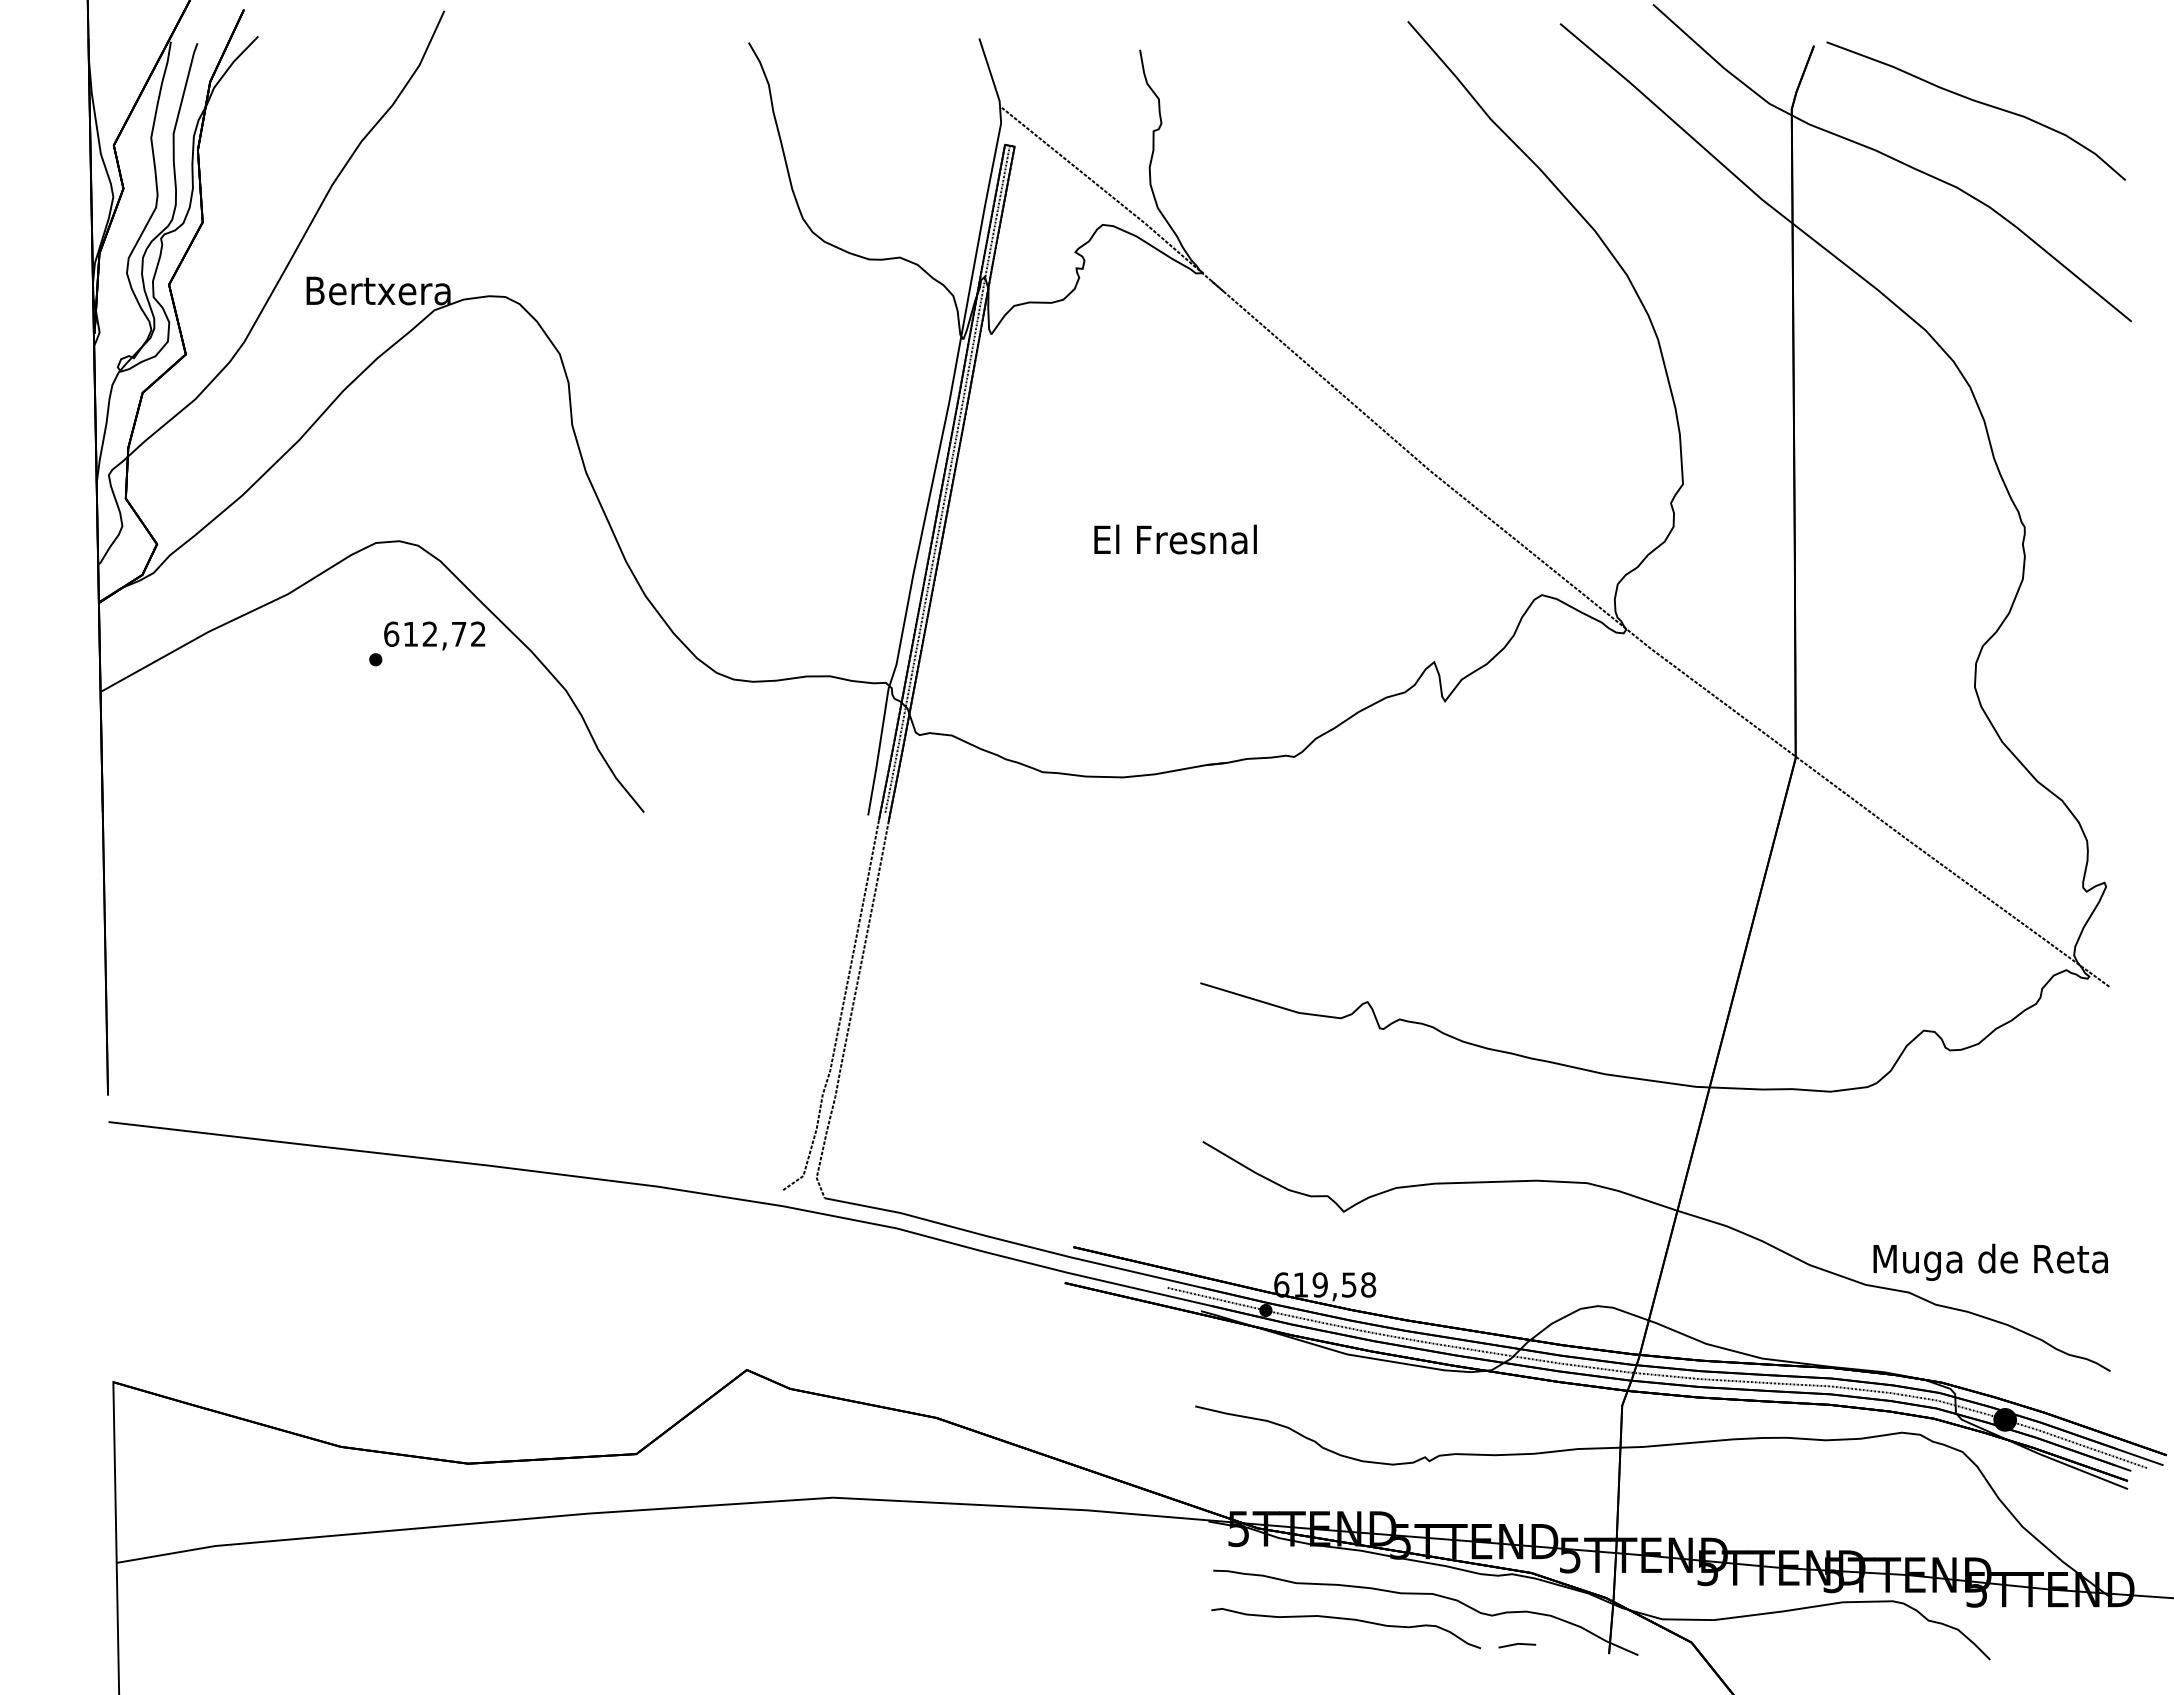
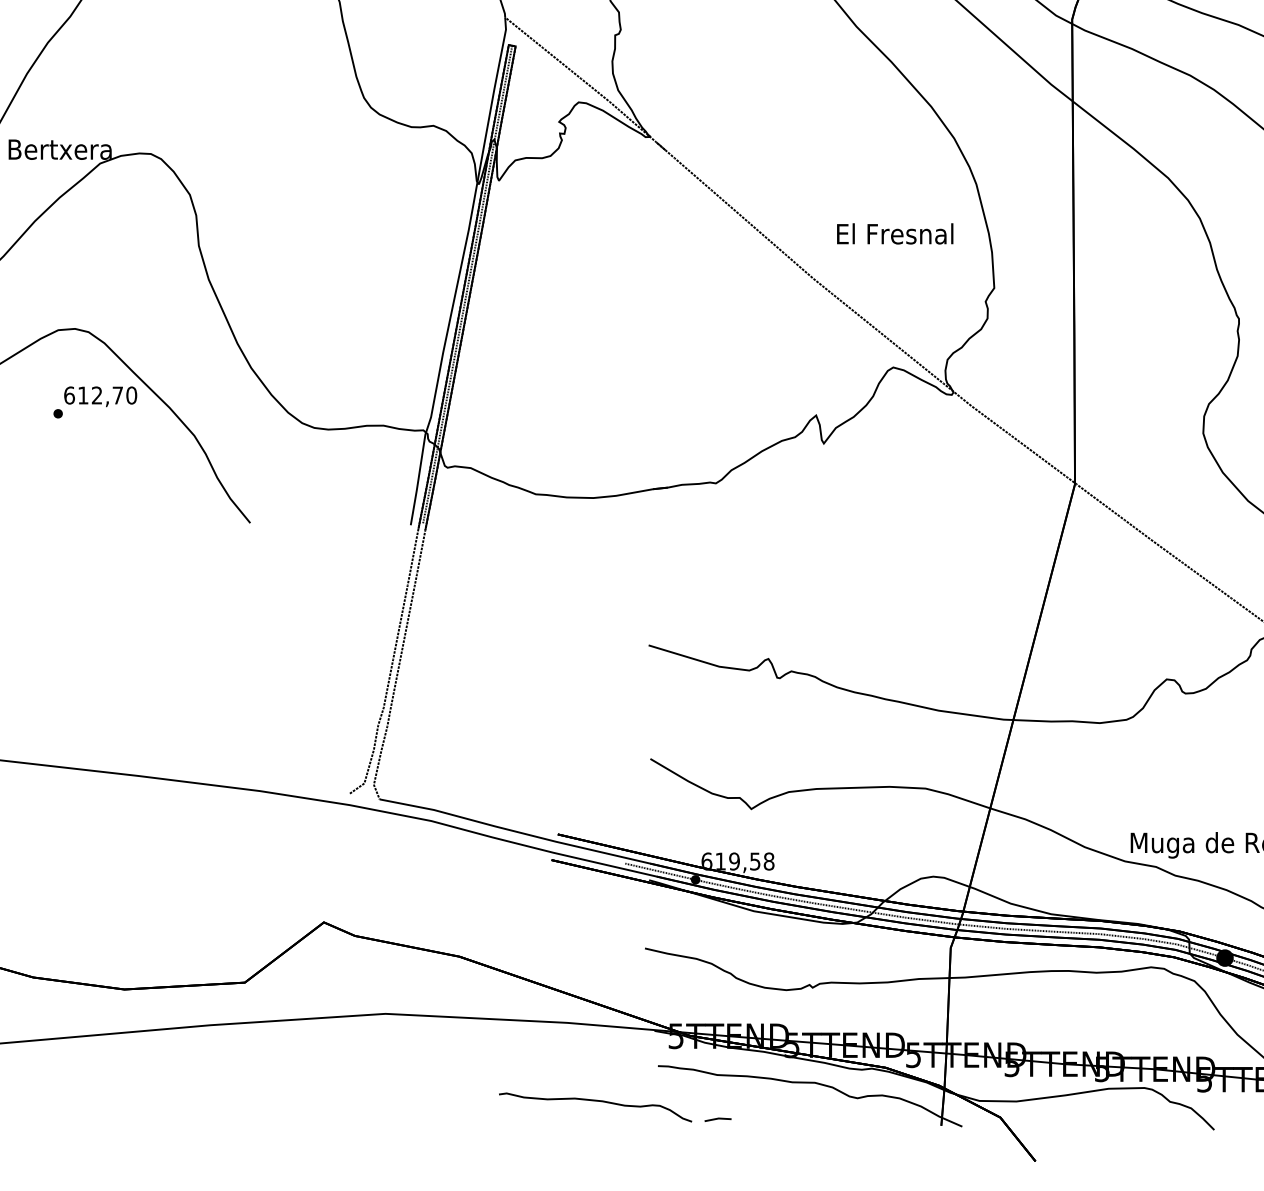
text: (1175, 539) -> (895, 233), moved
text: (478, 633) -> (131, 394), 612,72 -> 612,70
part: (1373, 1628) -> (615, 1107), moved

